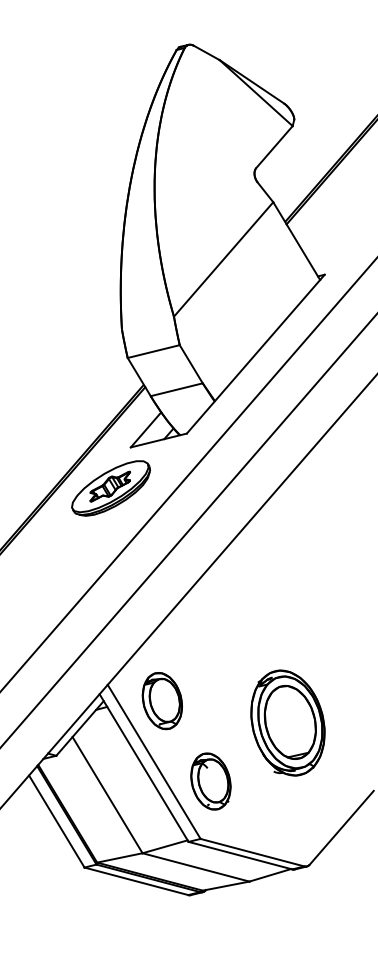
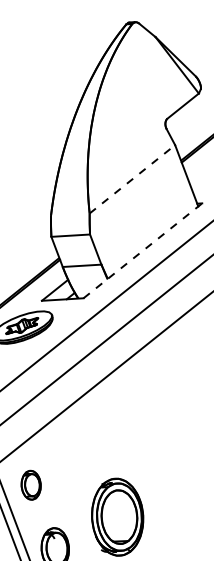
line: (223, 259) -> (132, 179), solid -> dashed
line: (256, 353) -> (143, 250), solid -> dashed
part: (161, 701) -> (30, 485), size x0.7

